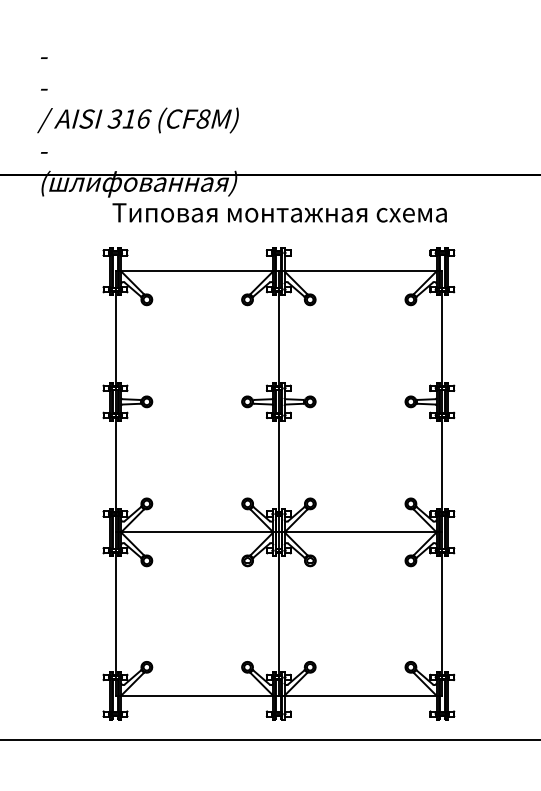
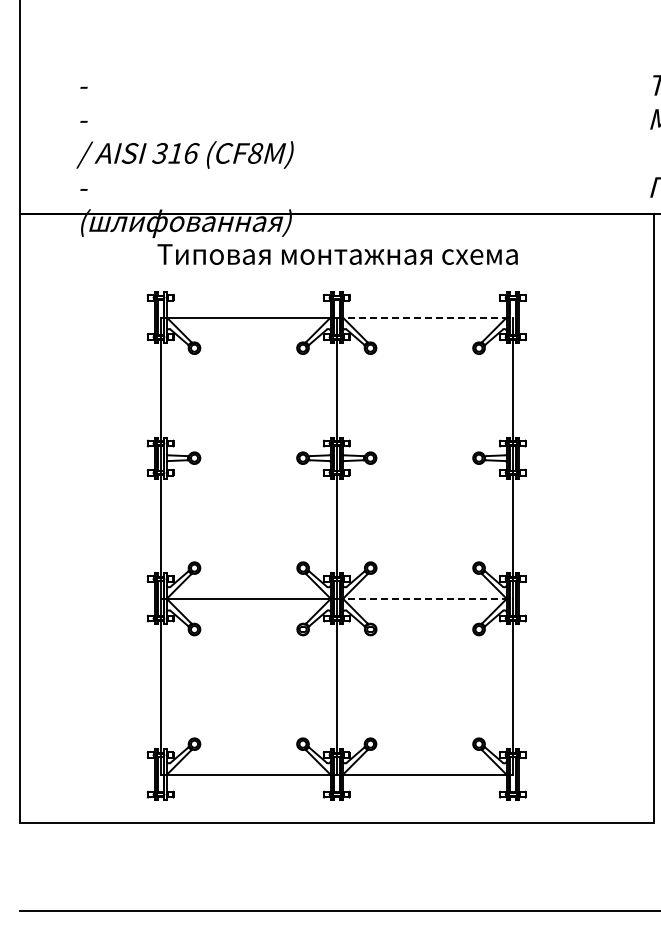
line: (361, 271) -> (425, 317), solid -> dashed
line: (361, 532) -> (425, 598), solid -> dashed

